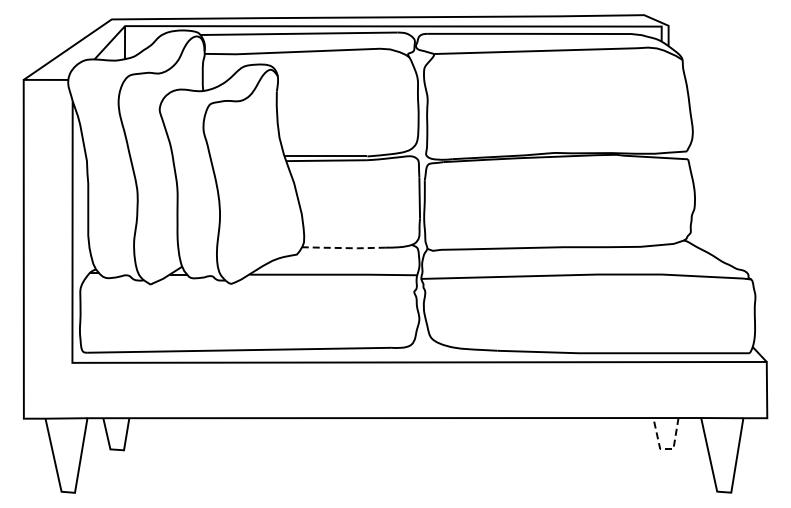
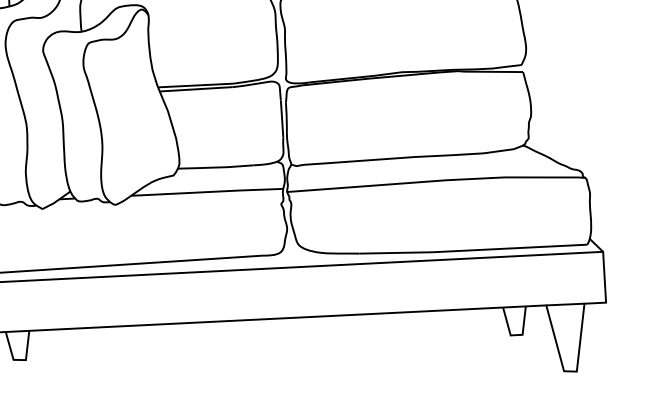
line: (343, 248) -> (215, 167), dashed -> solid
line: (666, 449) -> (516, 335), dashed -> solid

